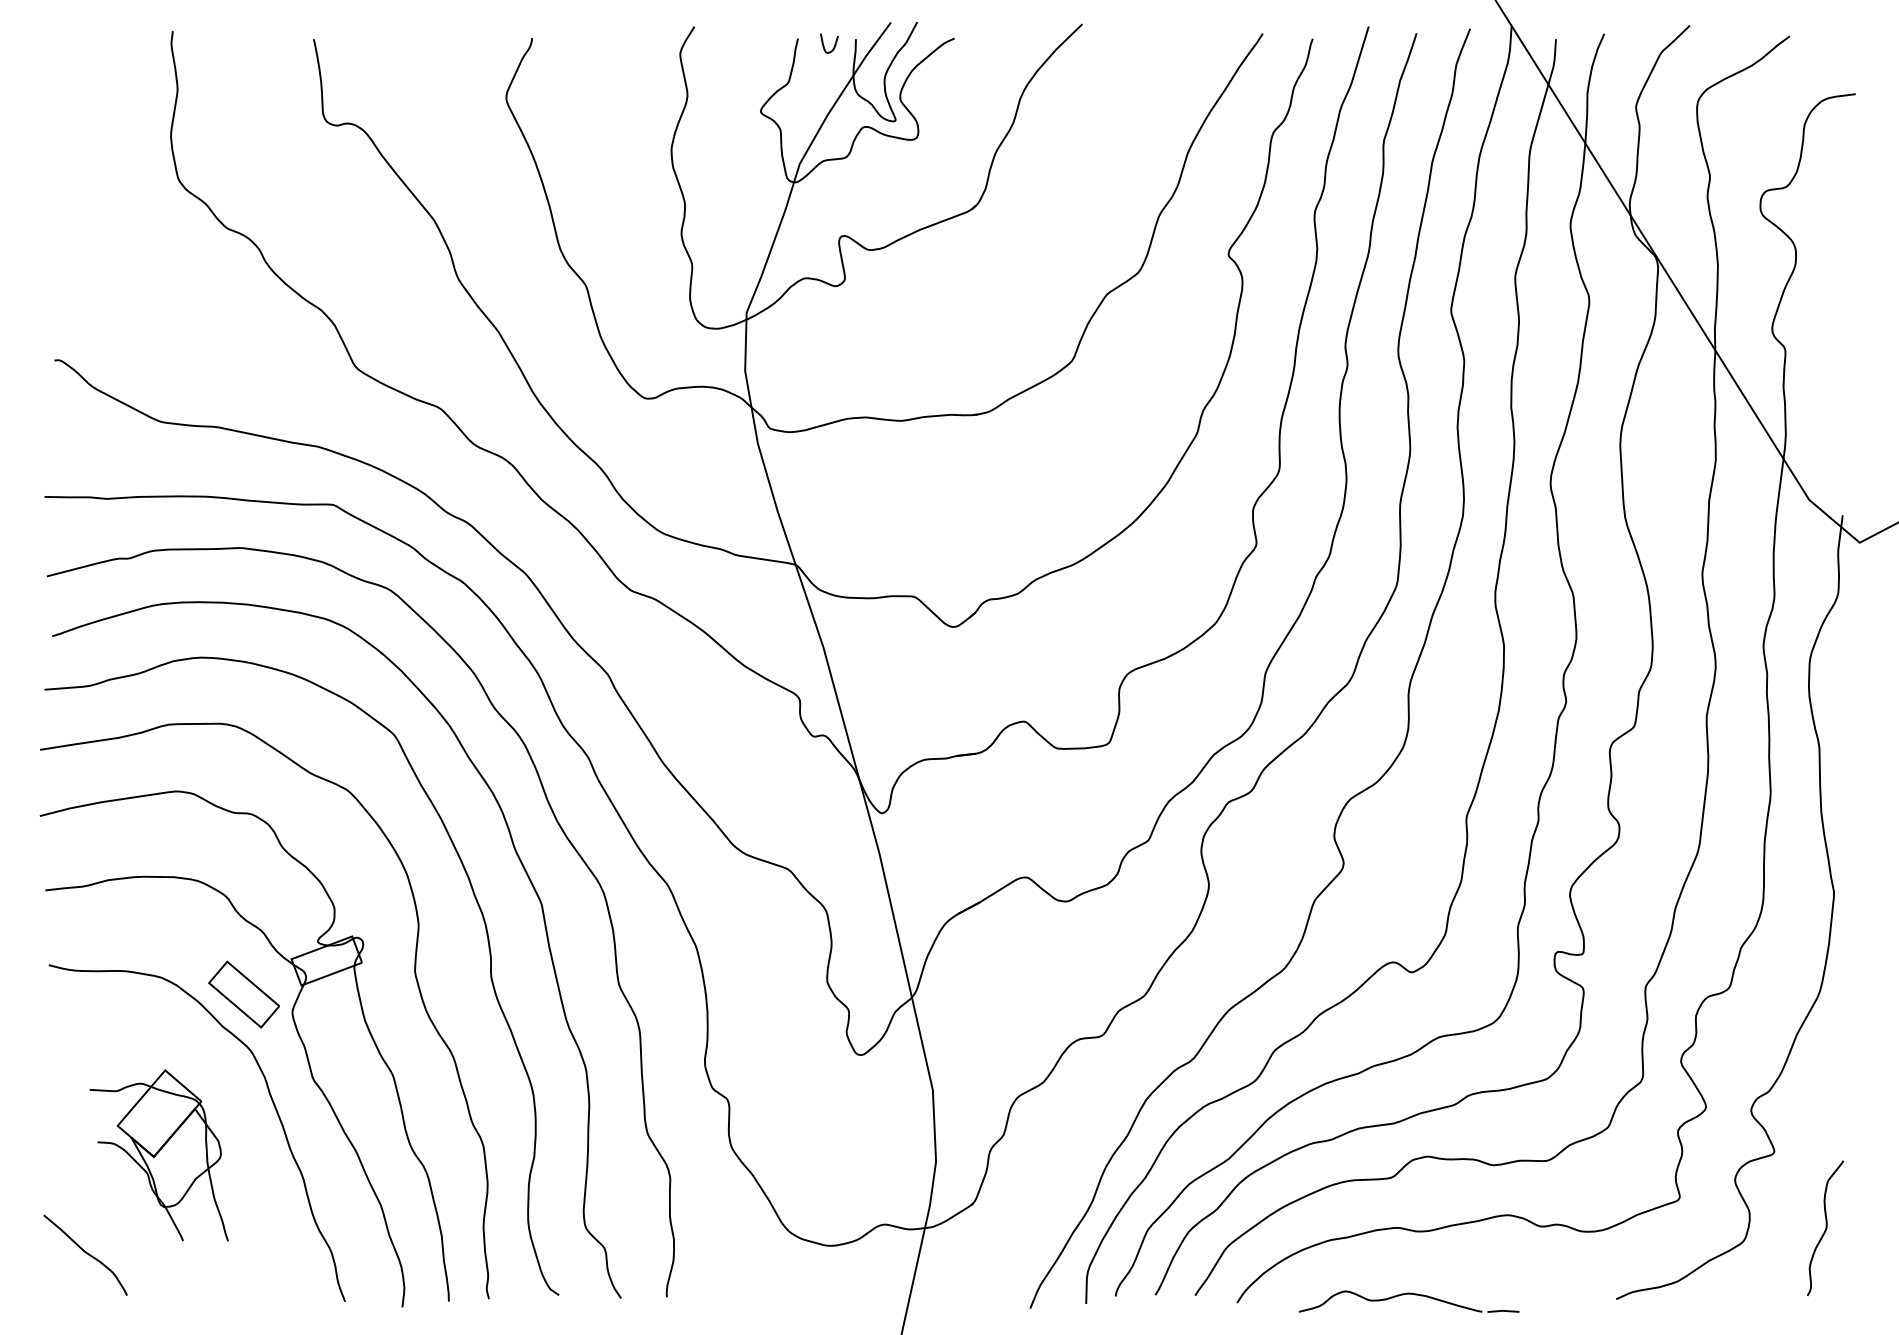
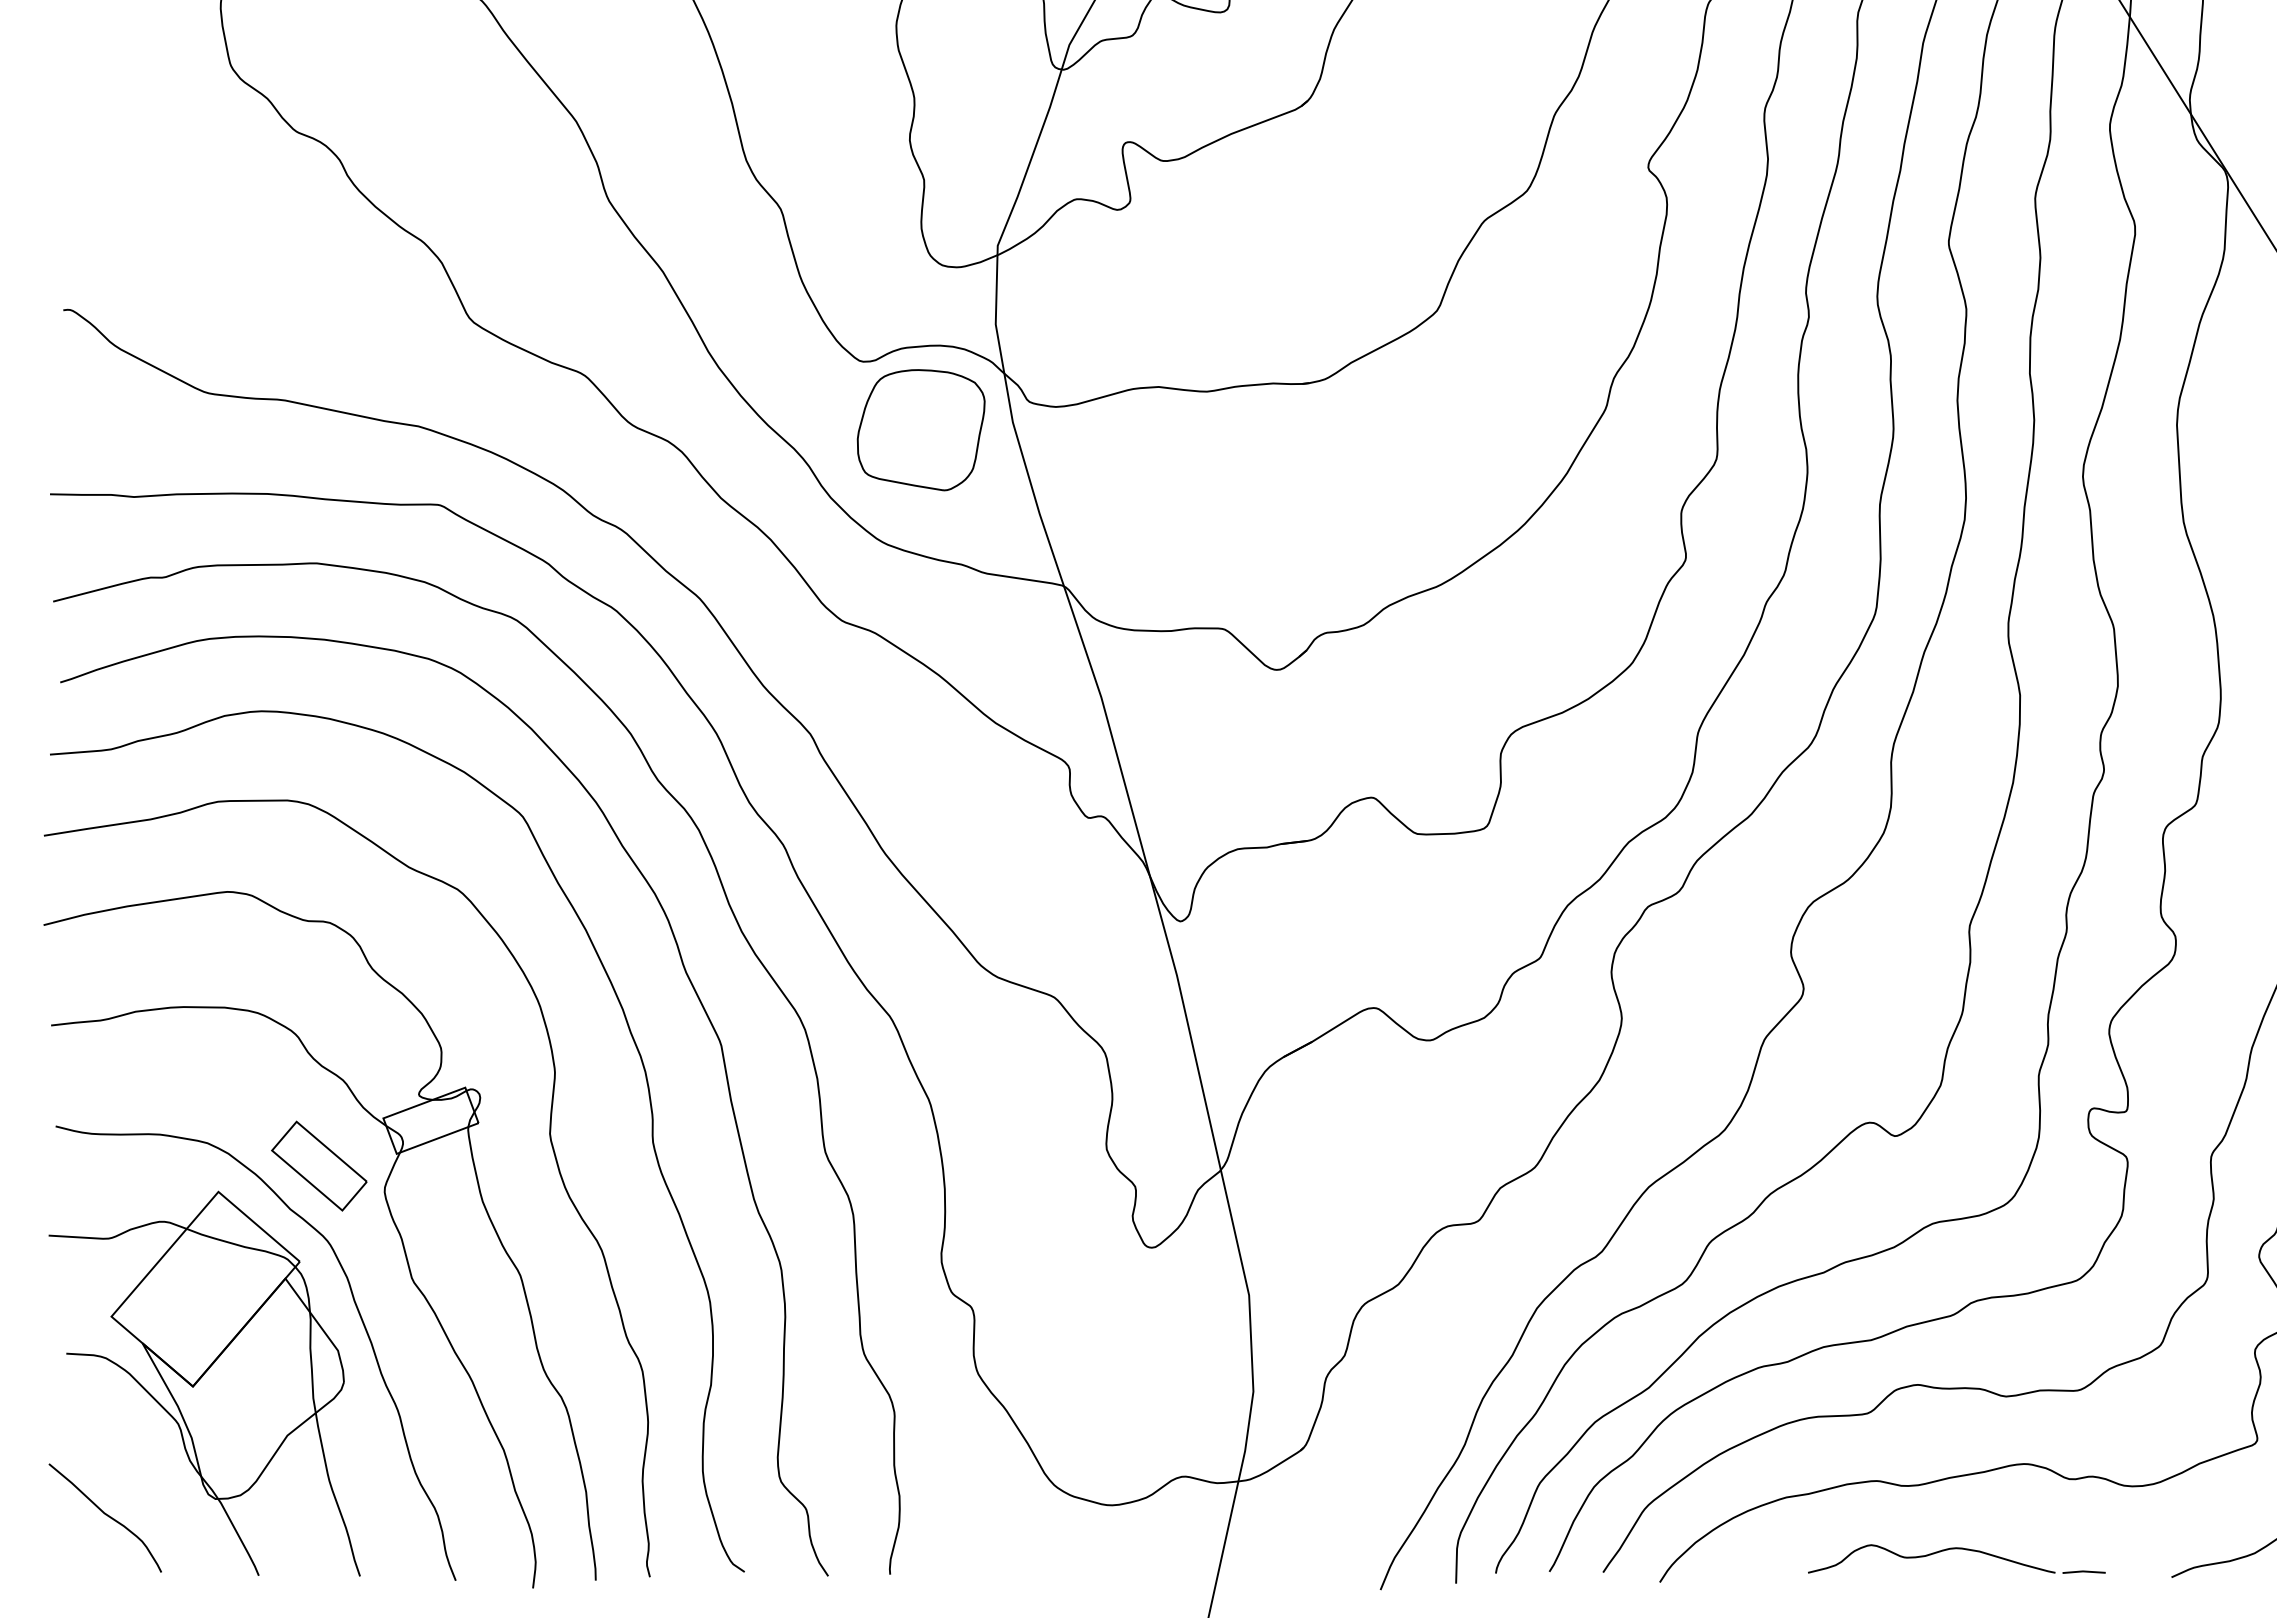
part: (689, 449) -> (920, 430), added
part: (158, 1155) -> (203, 1383), size x1.67
part: (1408, 1294) -> (1955, 1549), moved

